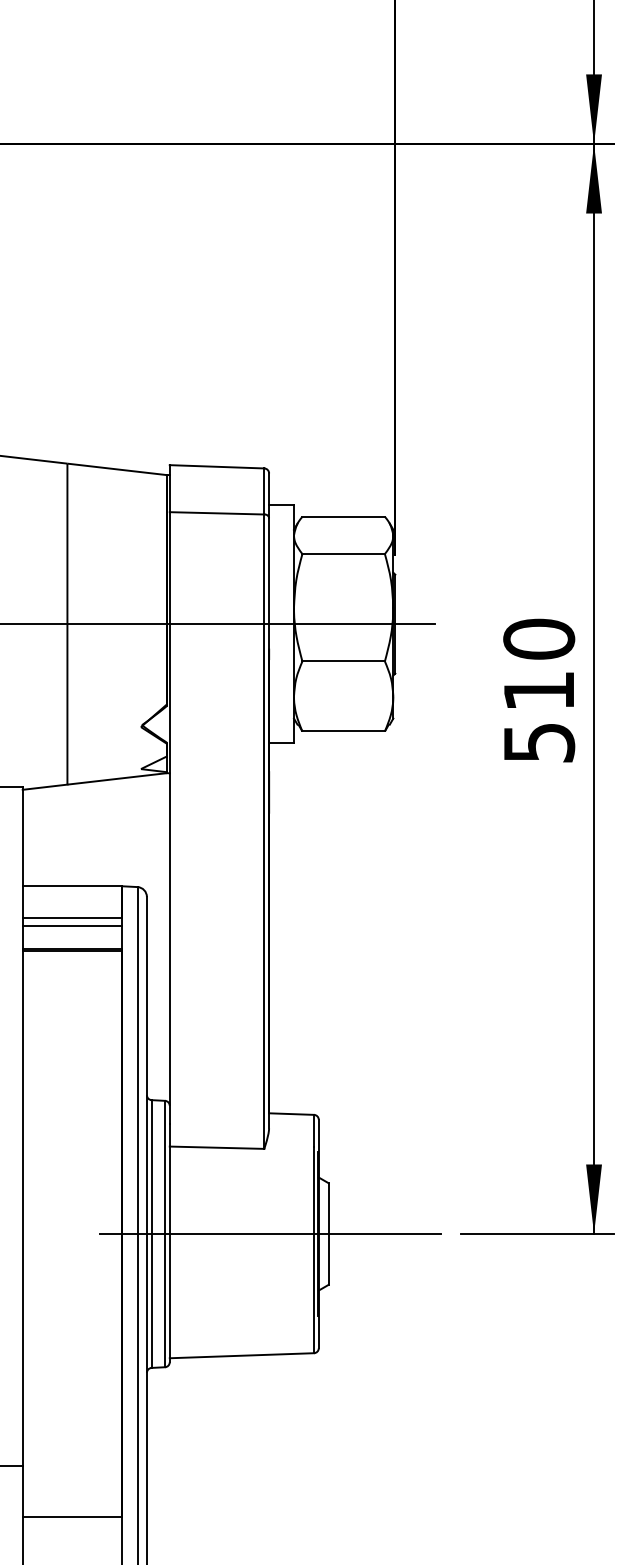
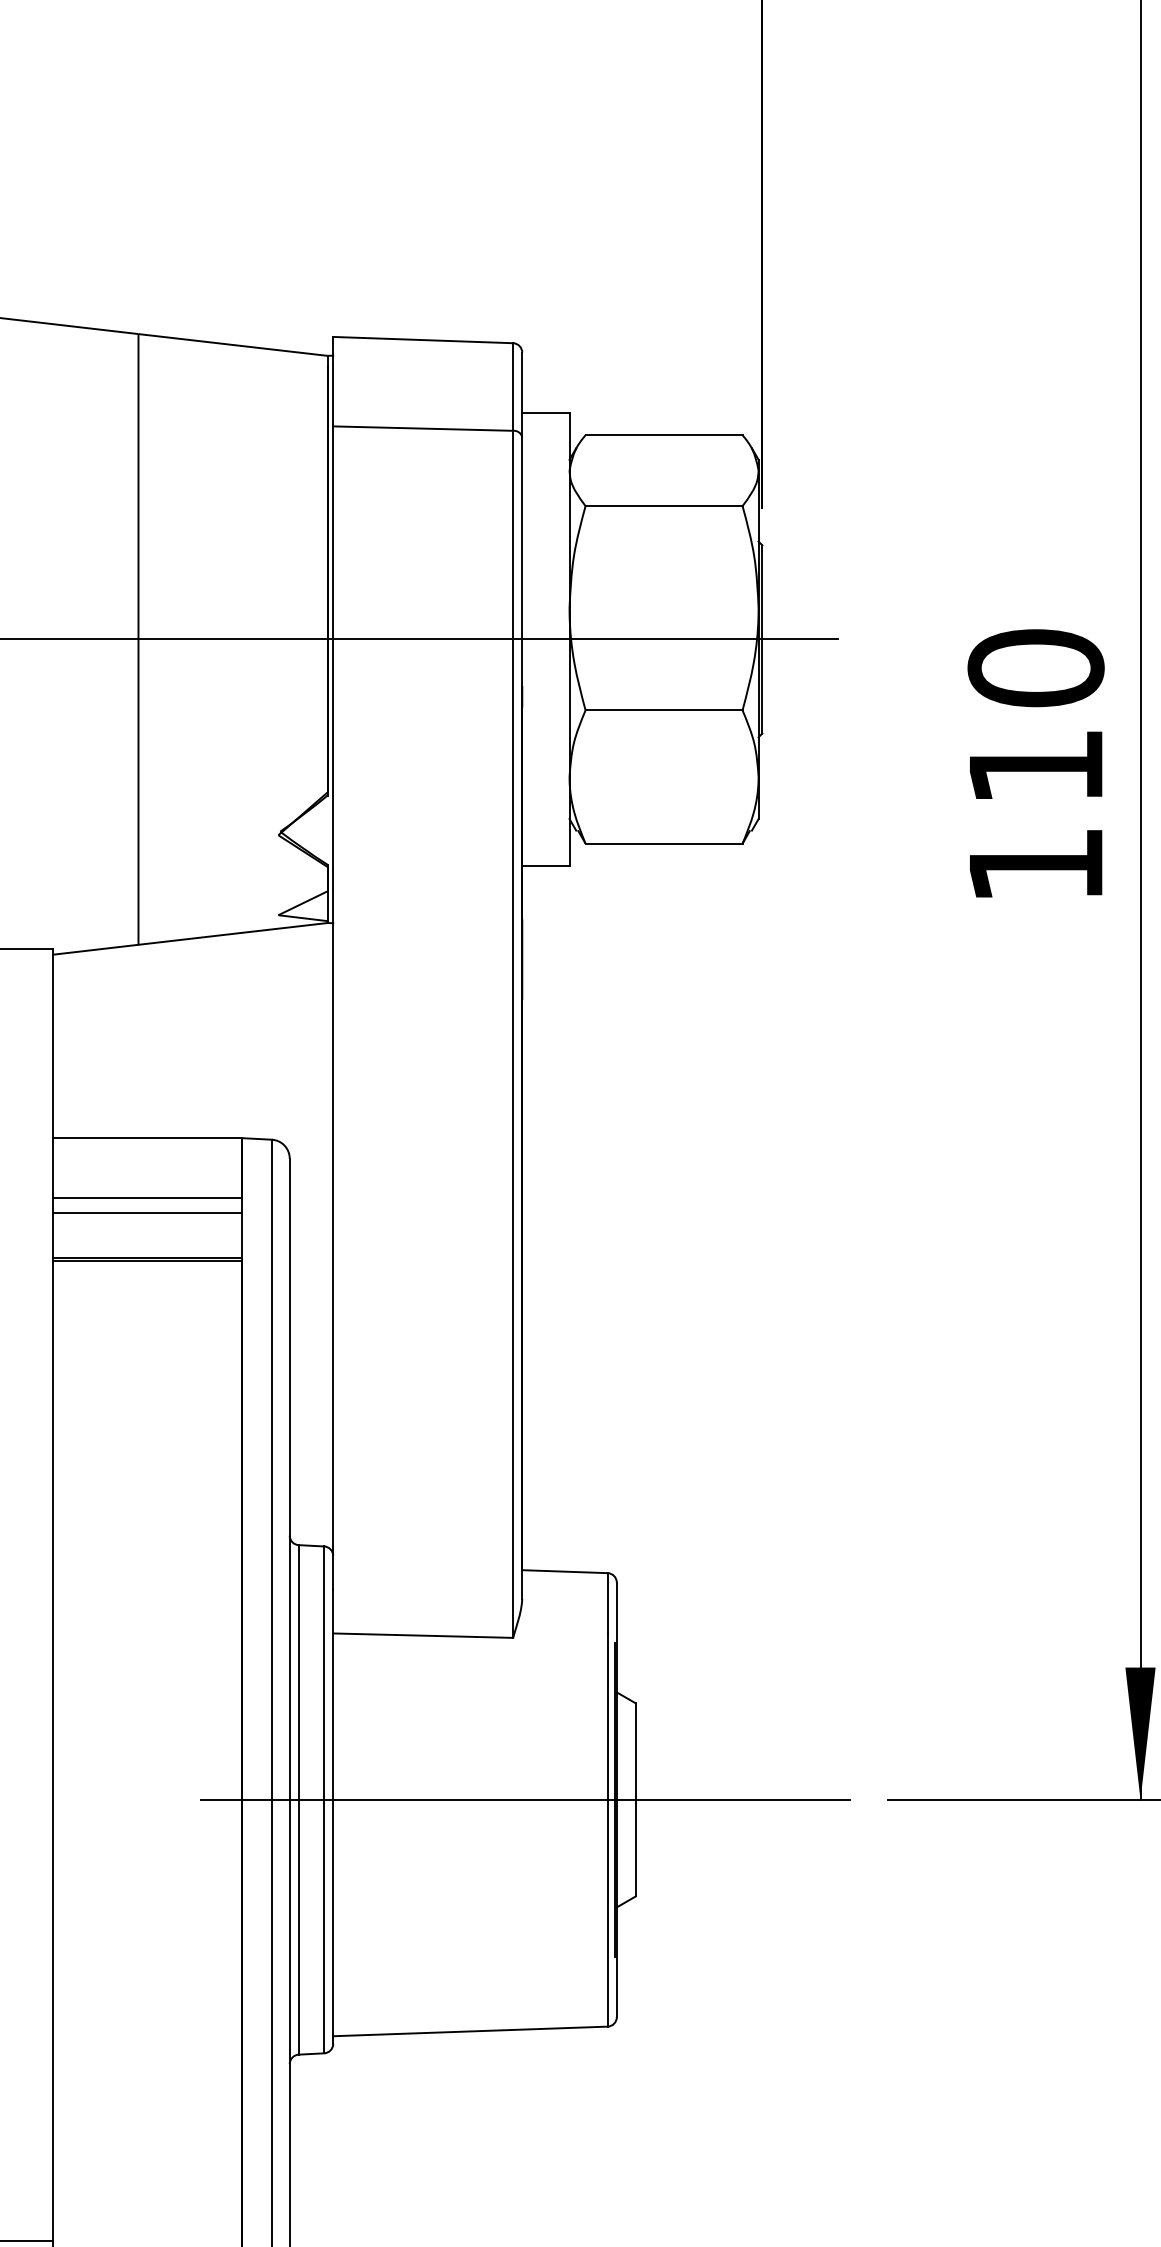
text: (539, 743) -> (1036, 866), 510 -> 110

